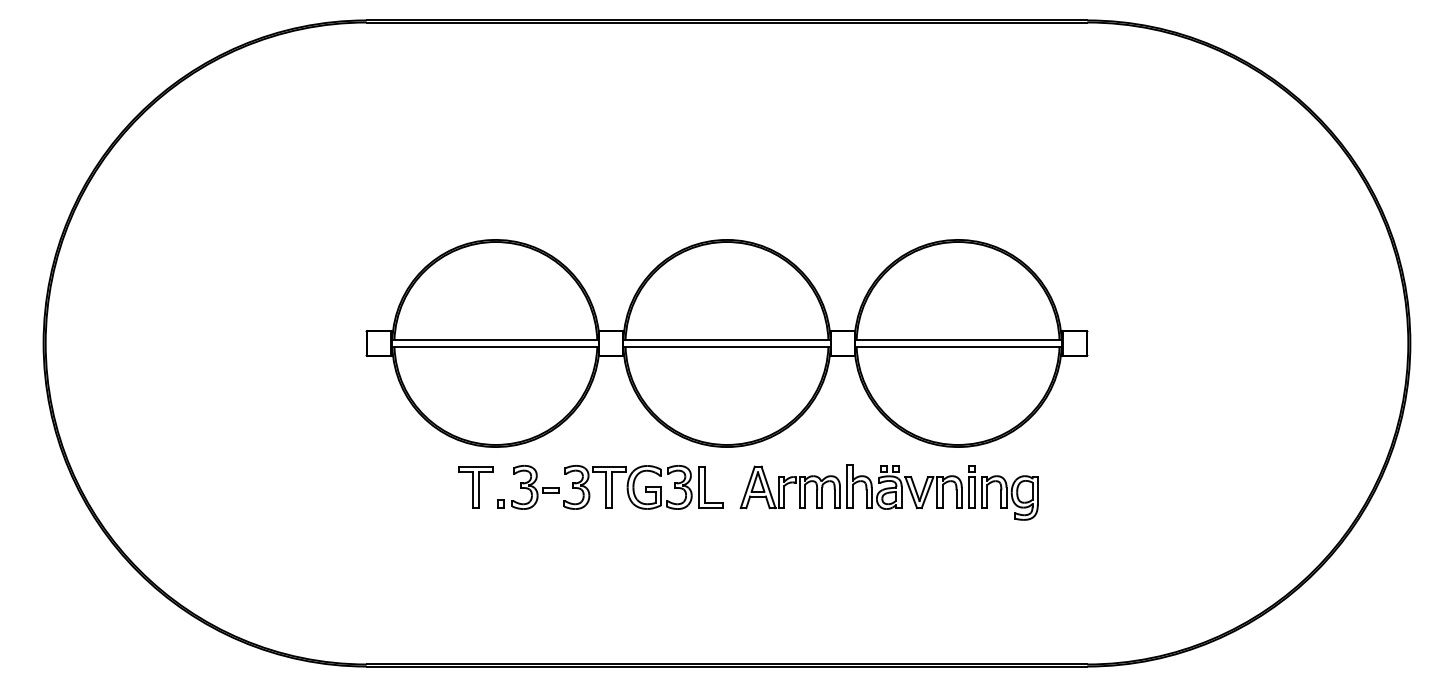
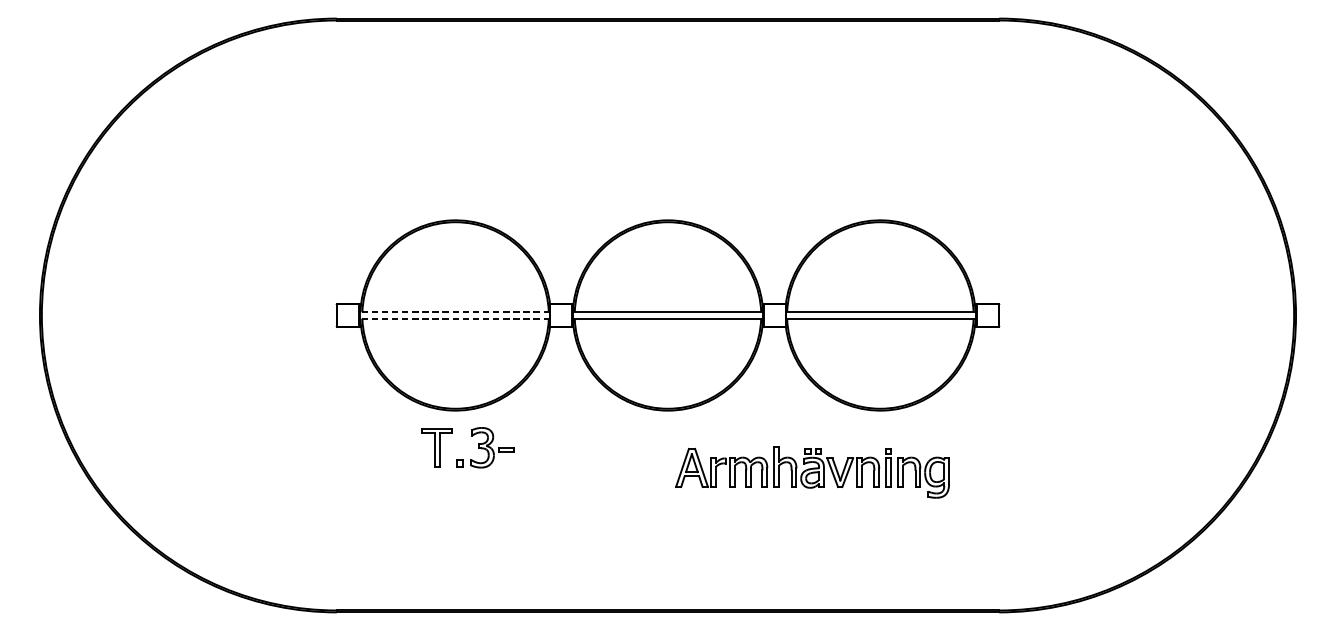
line: (495, 339) -> (455, 311), solid -> dashed
line: (495, 347) -> (455, 319), solid -> dashed
part: (643, 487) -> (591, 447), removed
part: (888, 492) -> (811, 472), moved

